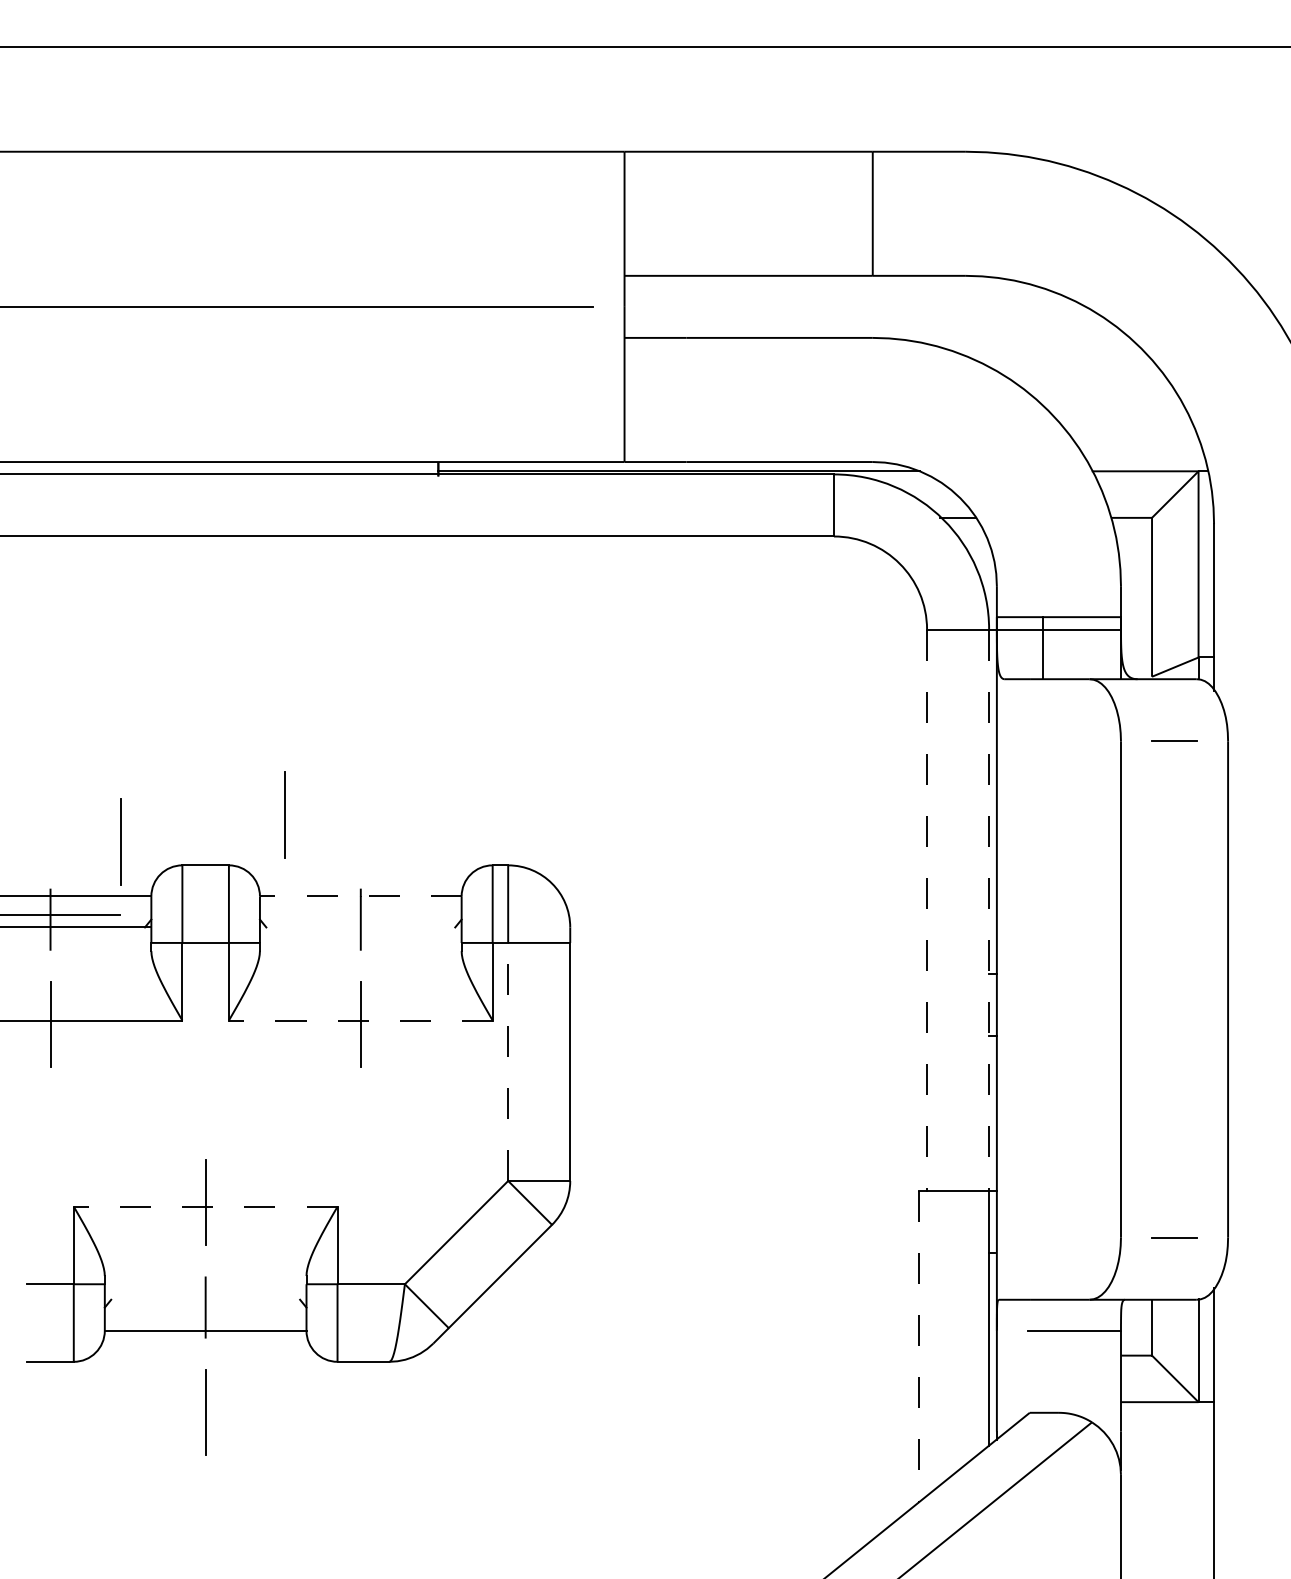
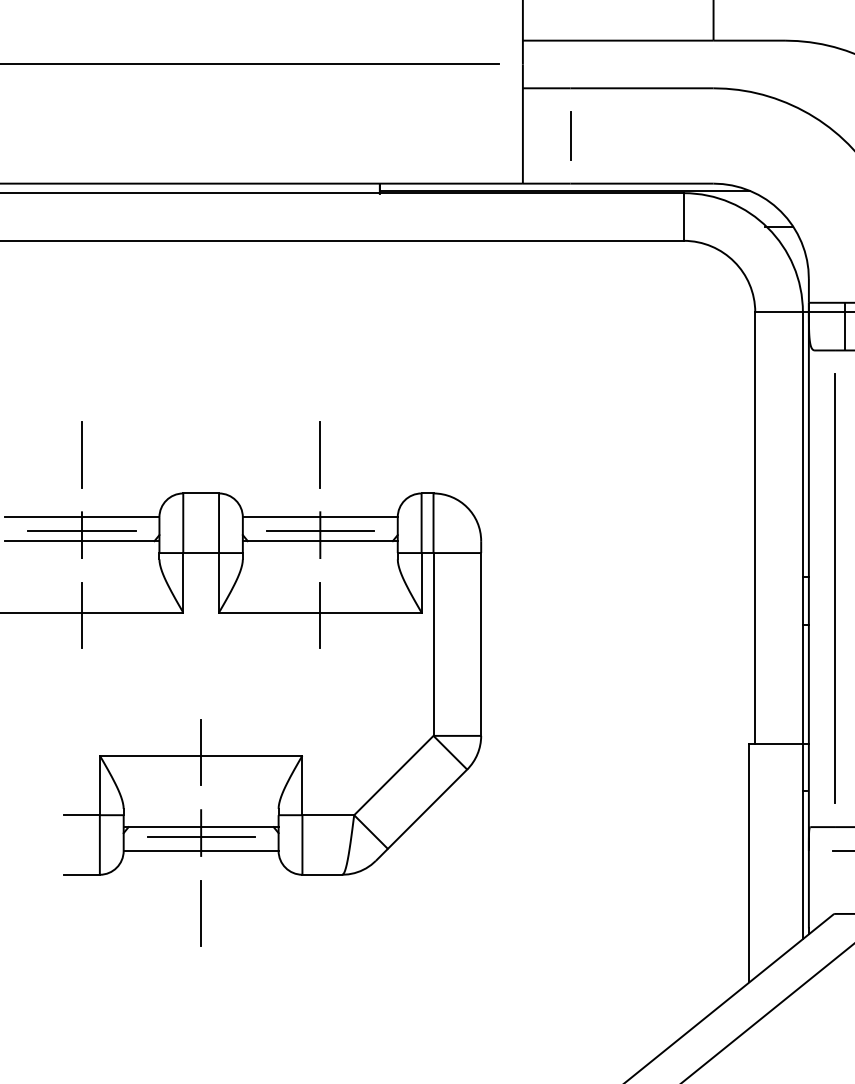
line: (686, 399) -> (570, 135), added
line: (284, 814) -> (320, 454), moved
line: (120, 841) -> (81, 454), moved
line: (360, 896) -> (320, 517), dashed -> solid
line: (927, 910) -> (755, 528), dashed -> solid
line: (989, 910) -> (803, 528), dashed -> solid
line: (360, 914) -> (320, 531), added
line: (360, 927) -> (320, 541), added
line: (1030, 989) -> (834, 588), added
line: (360, 1020) -> (320, 612), dashed -> solid
line: (508, 1061) -> (433, 644), dashed -> solid
line: (205, 1206) -> (201, 755), dashed -> solid
line: (205, 1299) -> (201, 826), added
line: (205, 1312) -> (201, 836), added
line: (919, 1347) -> (749, 863), dashed -> solid

